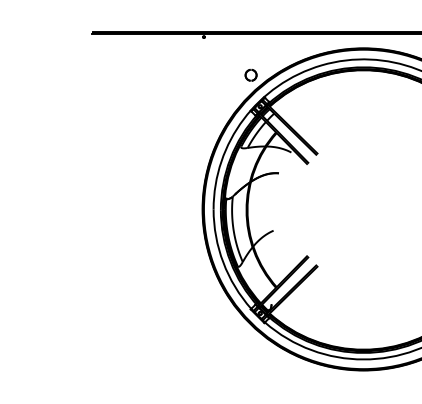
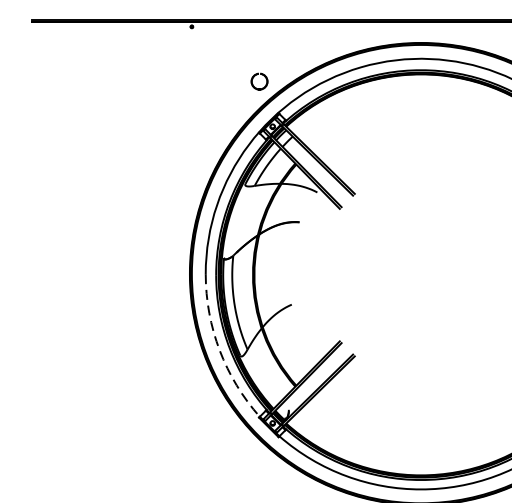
arc: (223, 262) -> (219, 350), solid -> dashed

